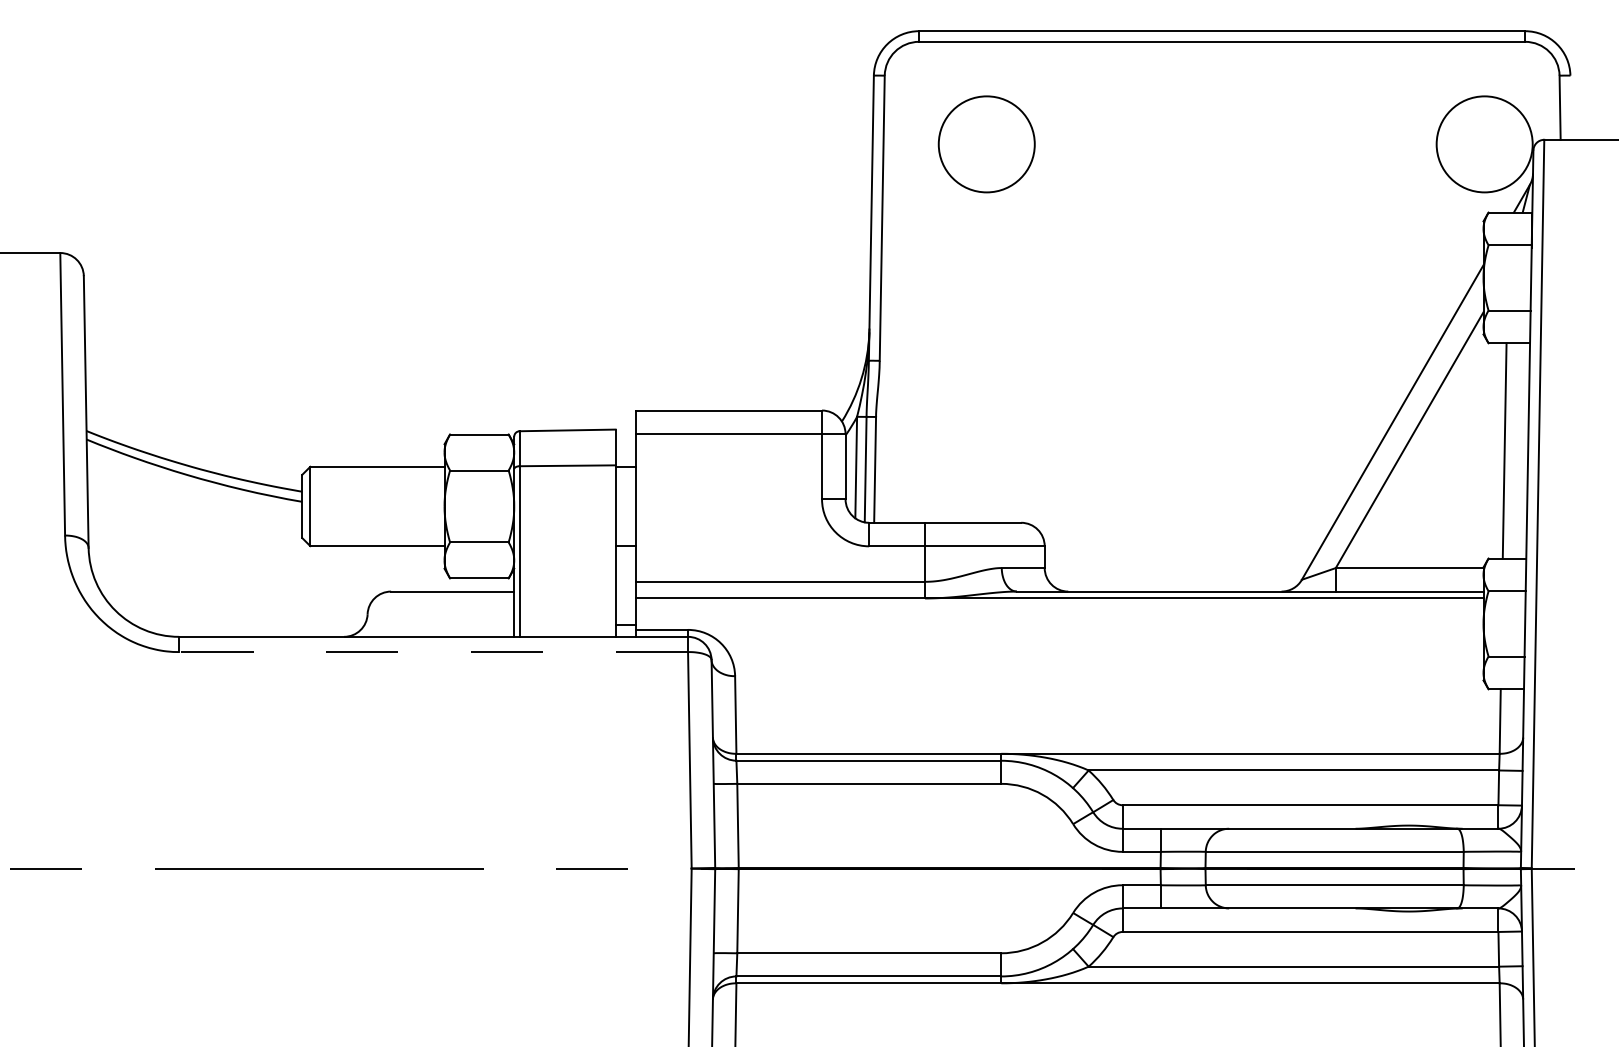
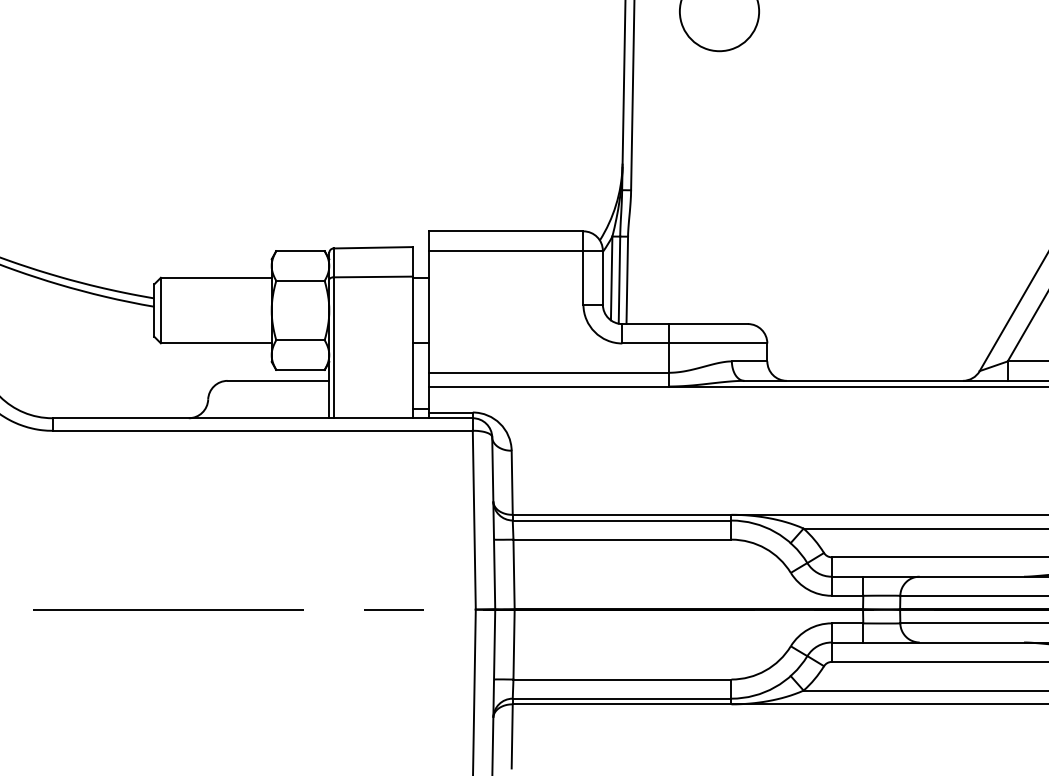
line: (433, 652) -> (262, 431), dashed -> solid

